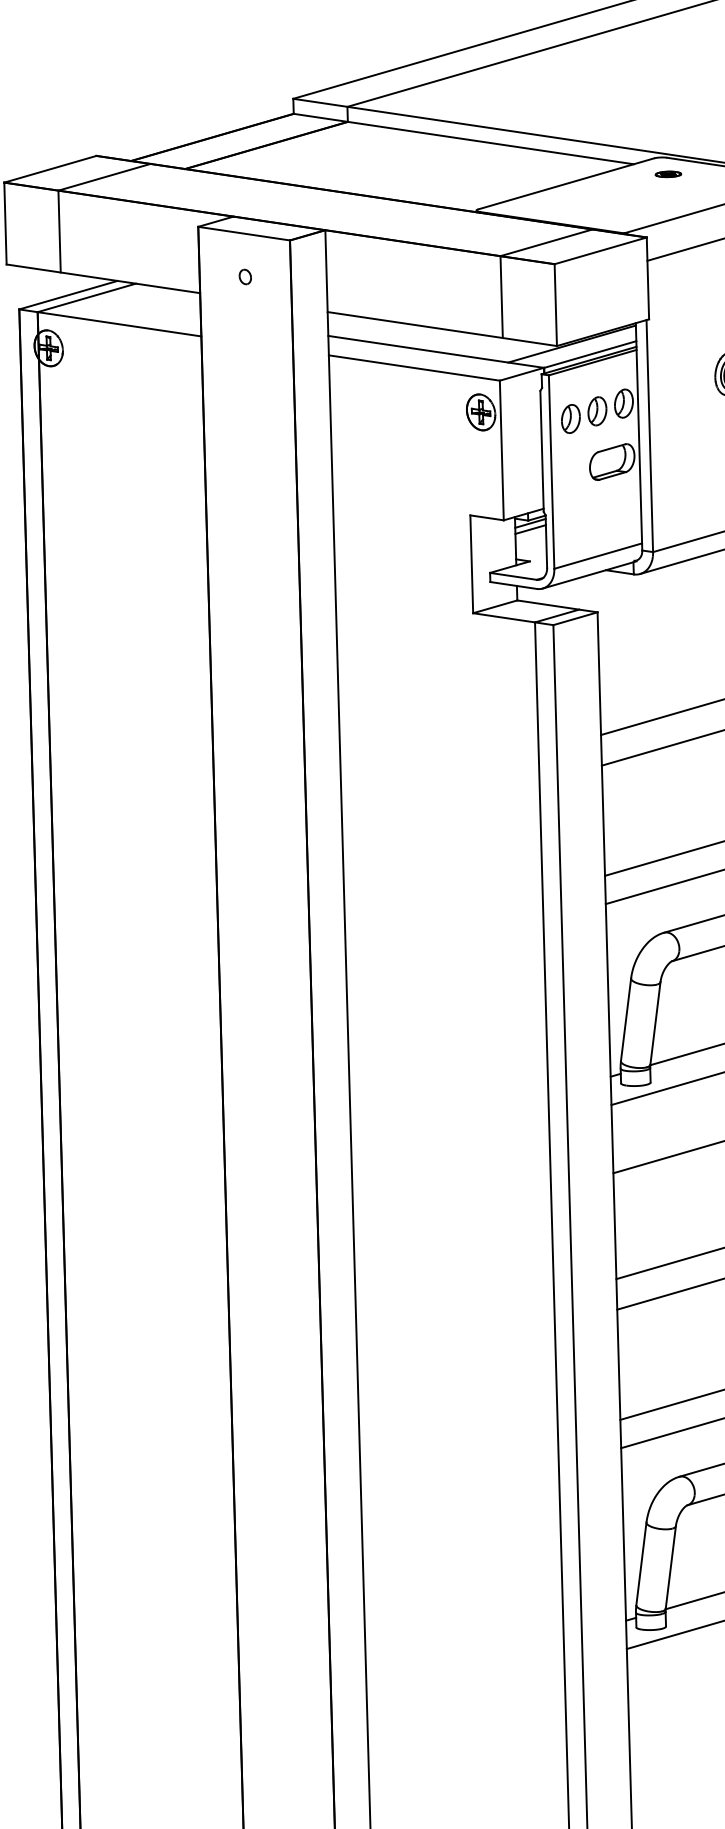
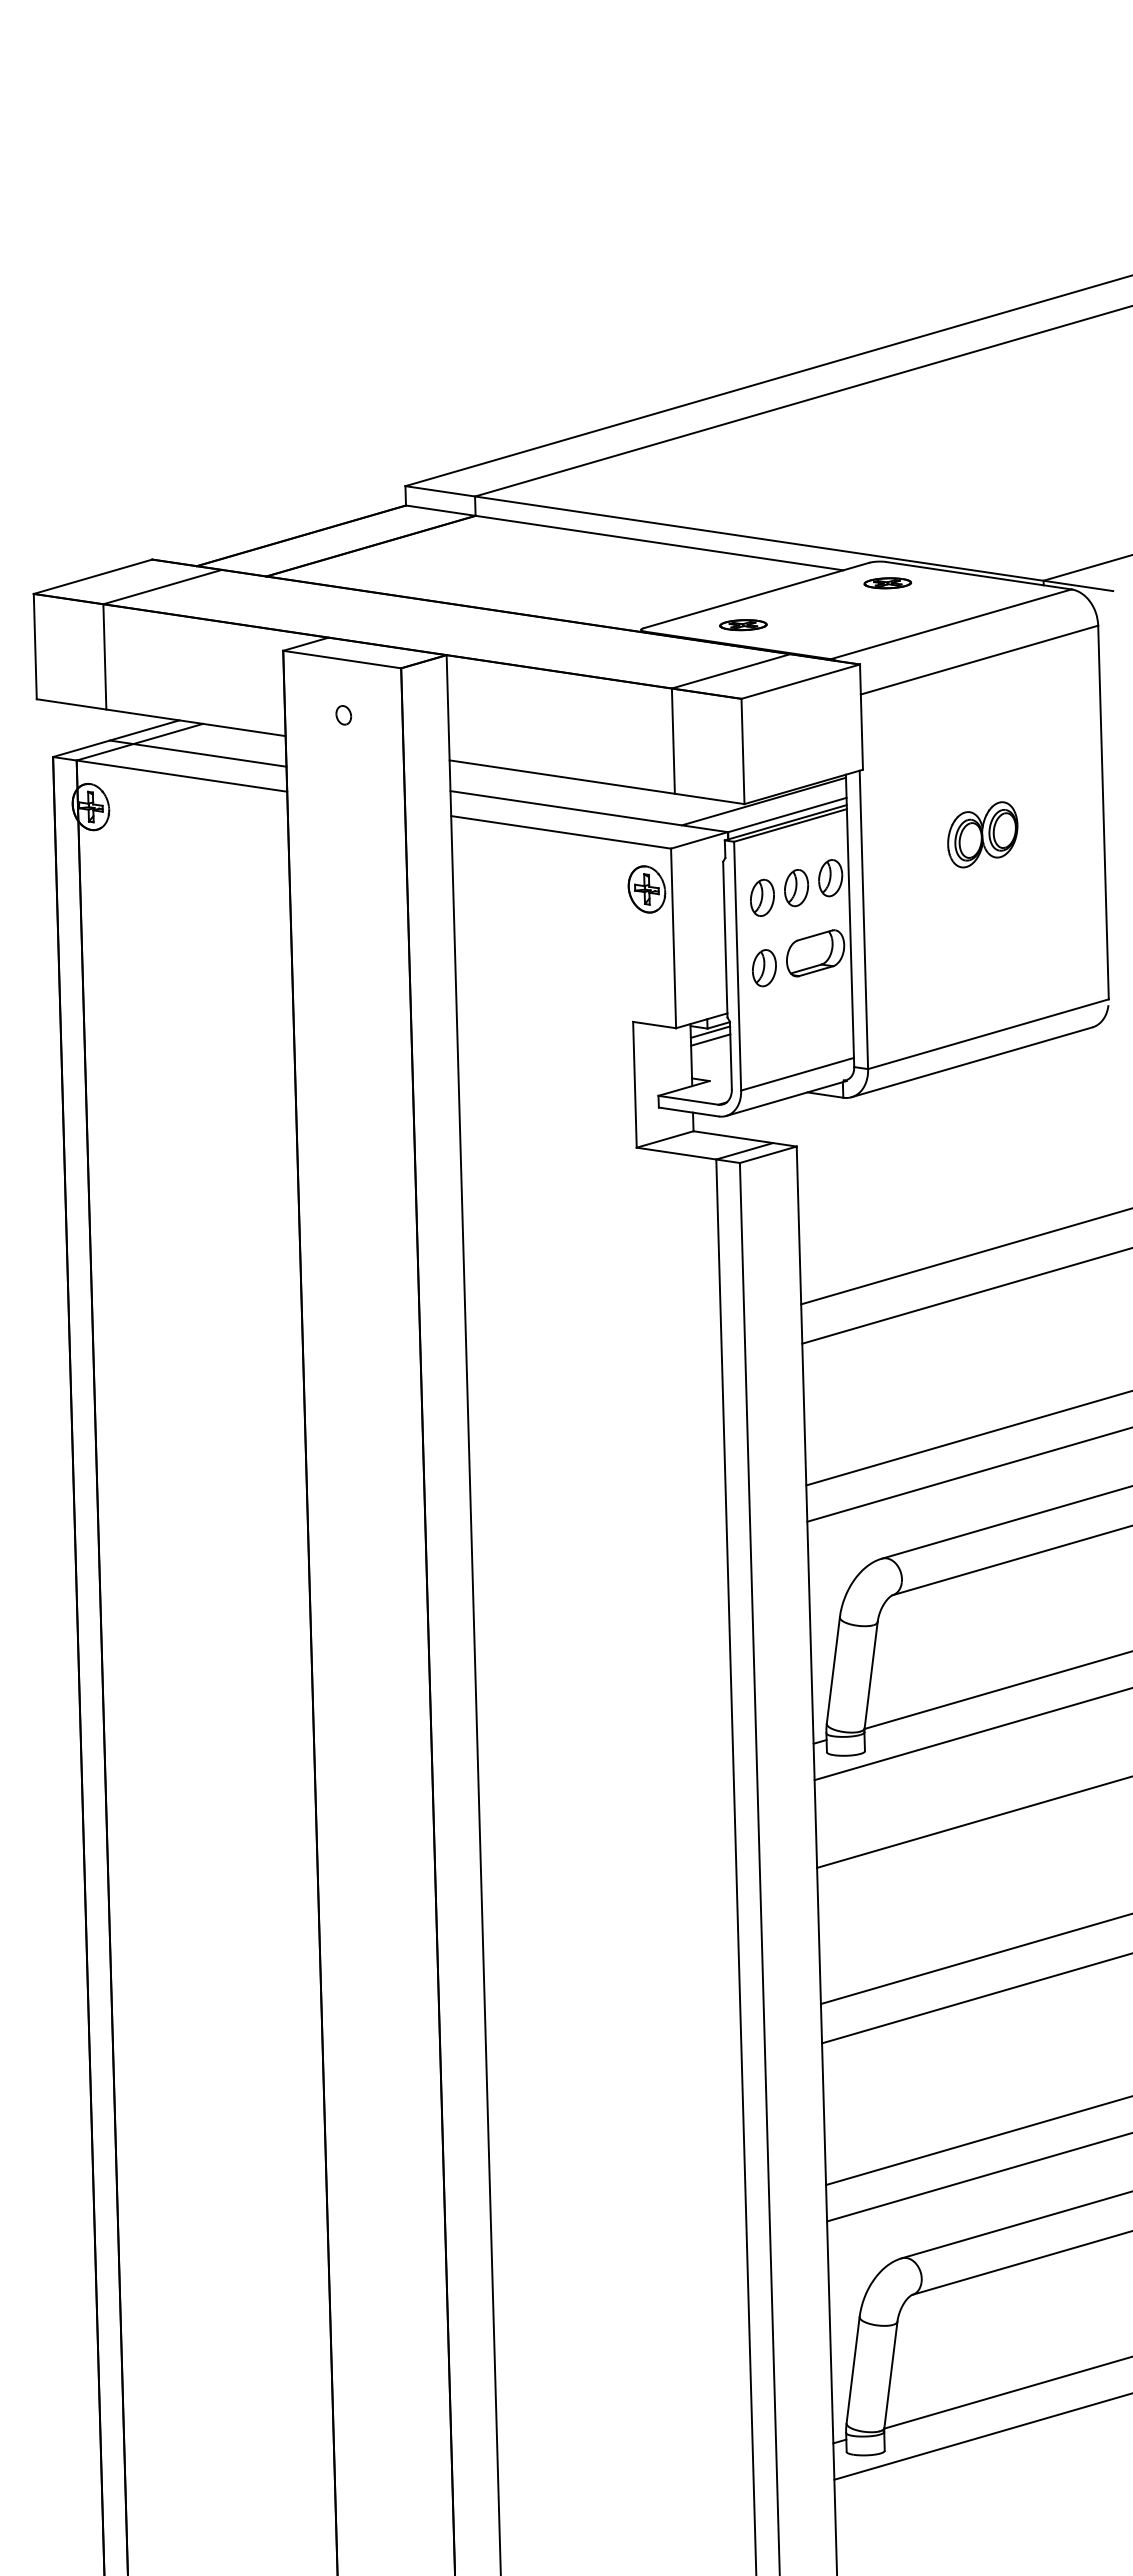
part: (668, 174) -> (887, 583), size x1.43
part: (556, 207) -> (743, 625), added
line: (131, 306) -> (197, 753), added
part: (572, 473) -> (764, 968), added

